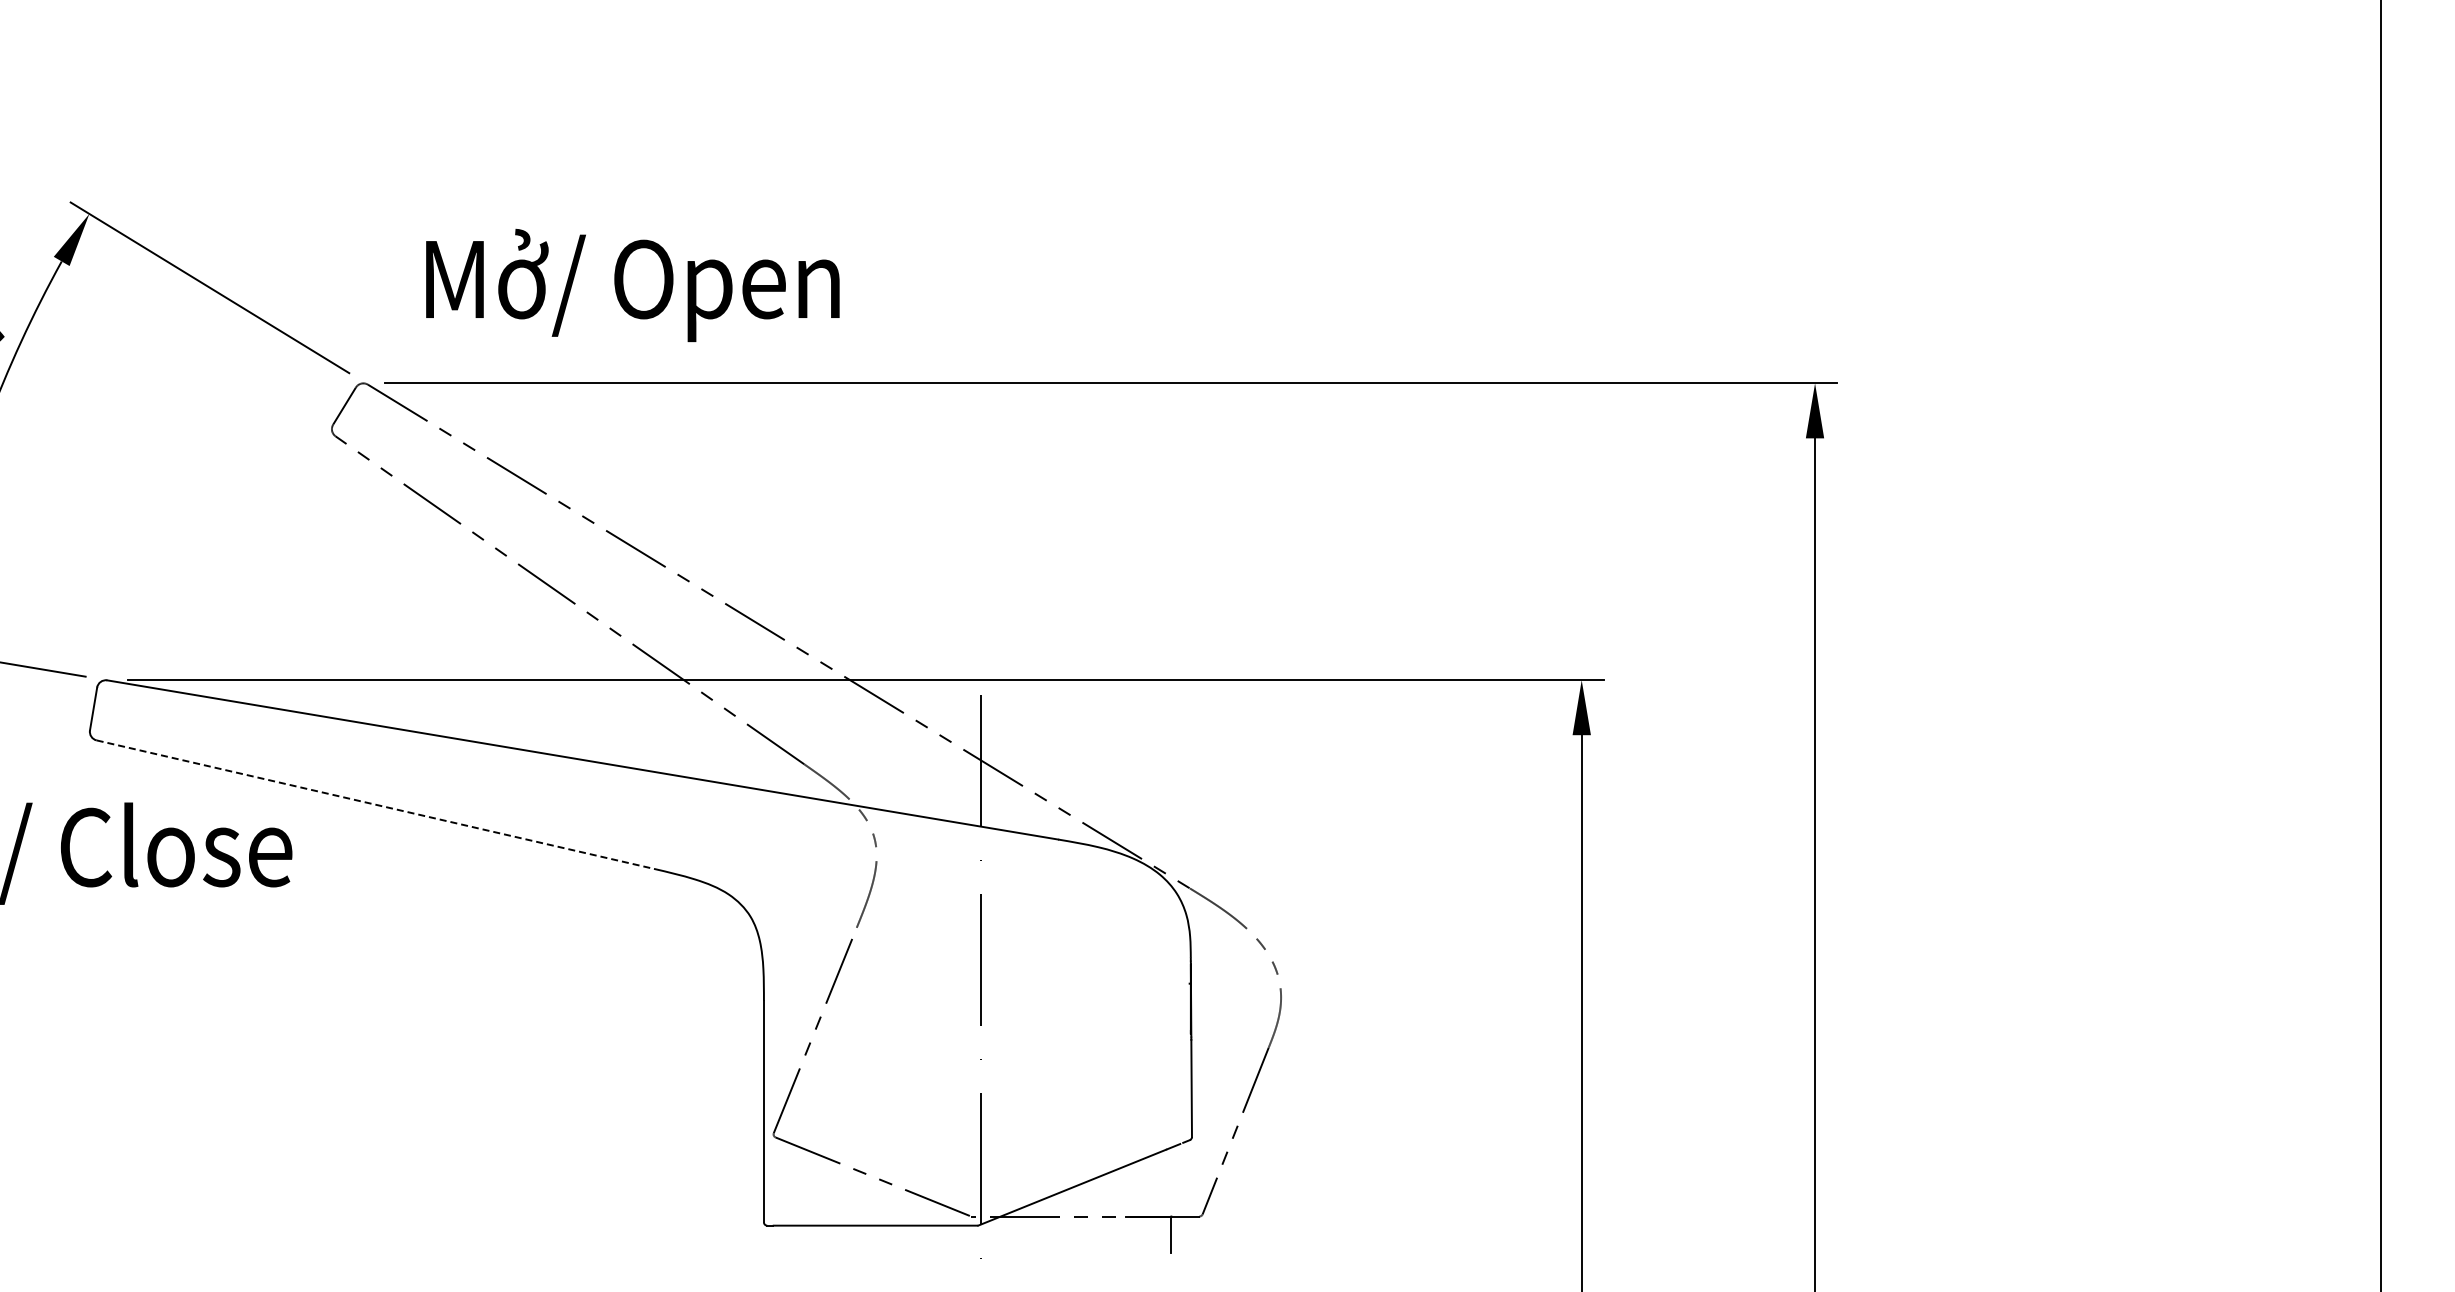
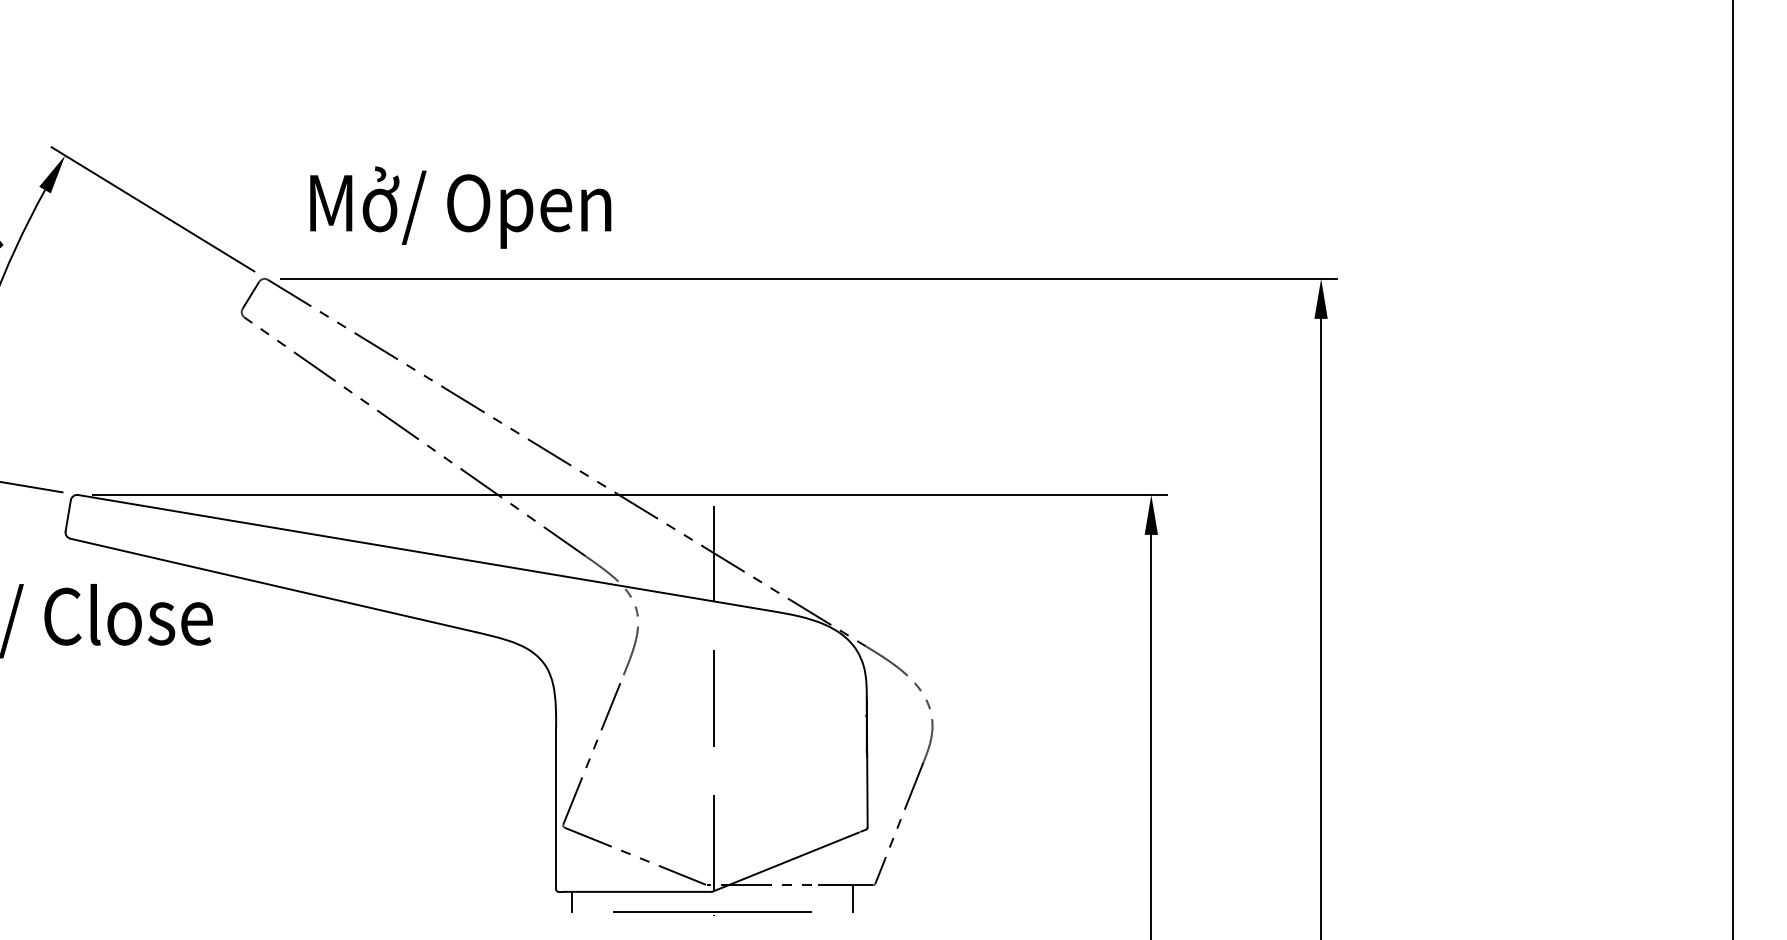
line: (375, 804) -> (273, 585), dashed -> solid
line: (785, 1239) -> (571, 901), added
line: (978, 1253) -> (712, 912), added

